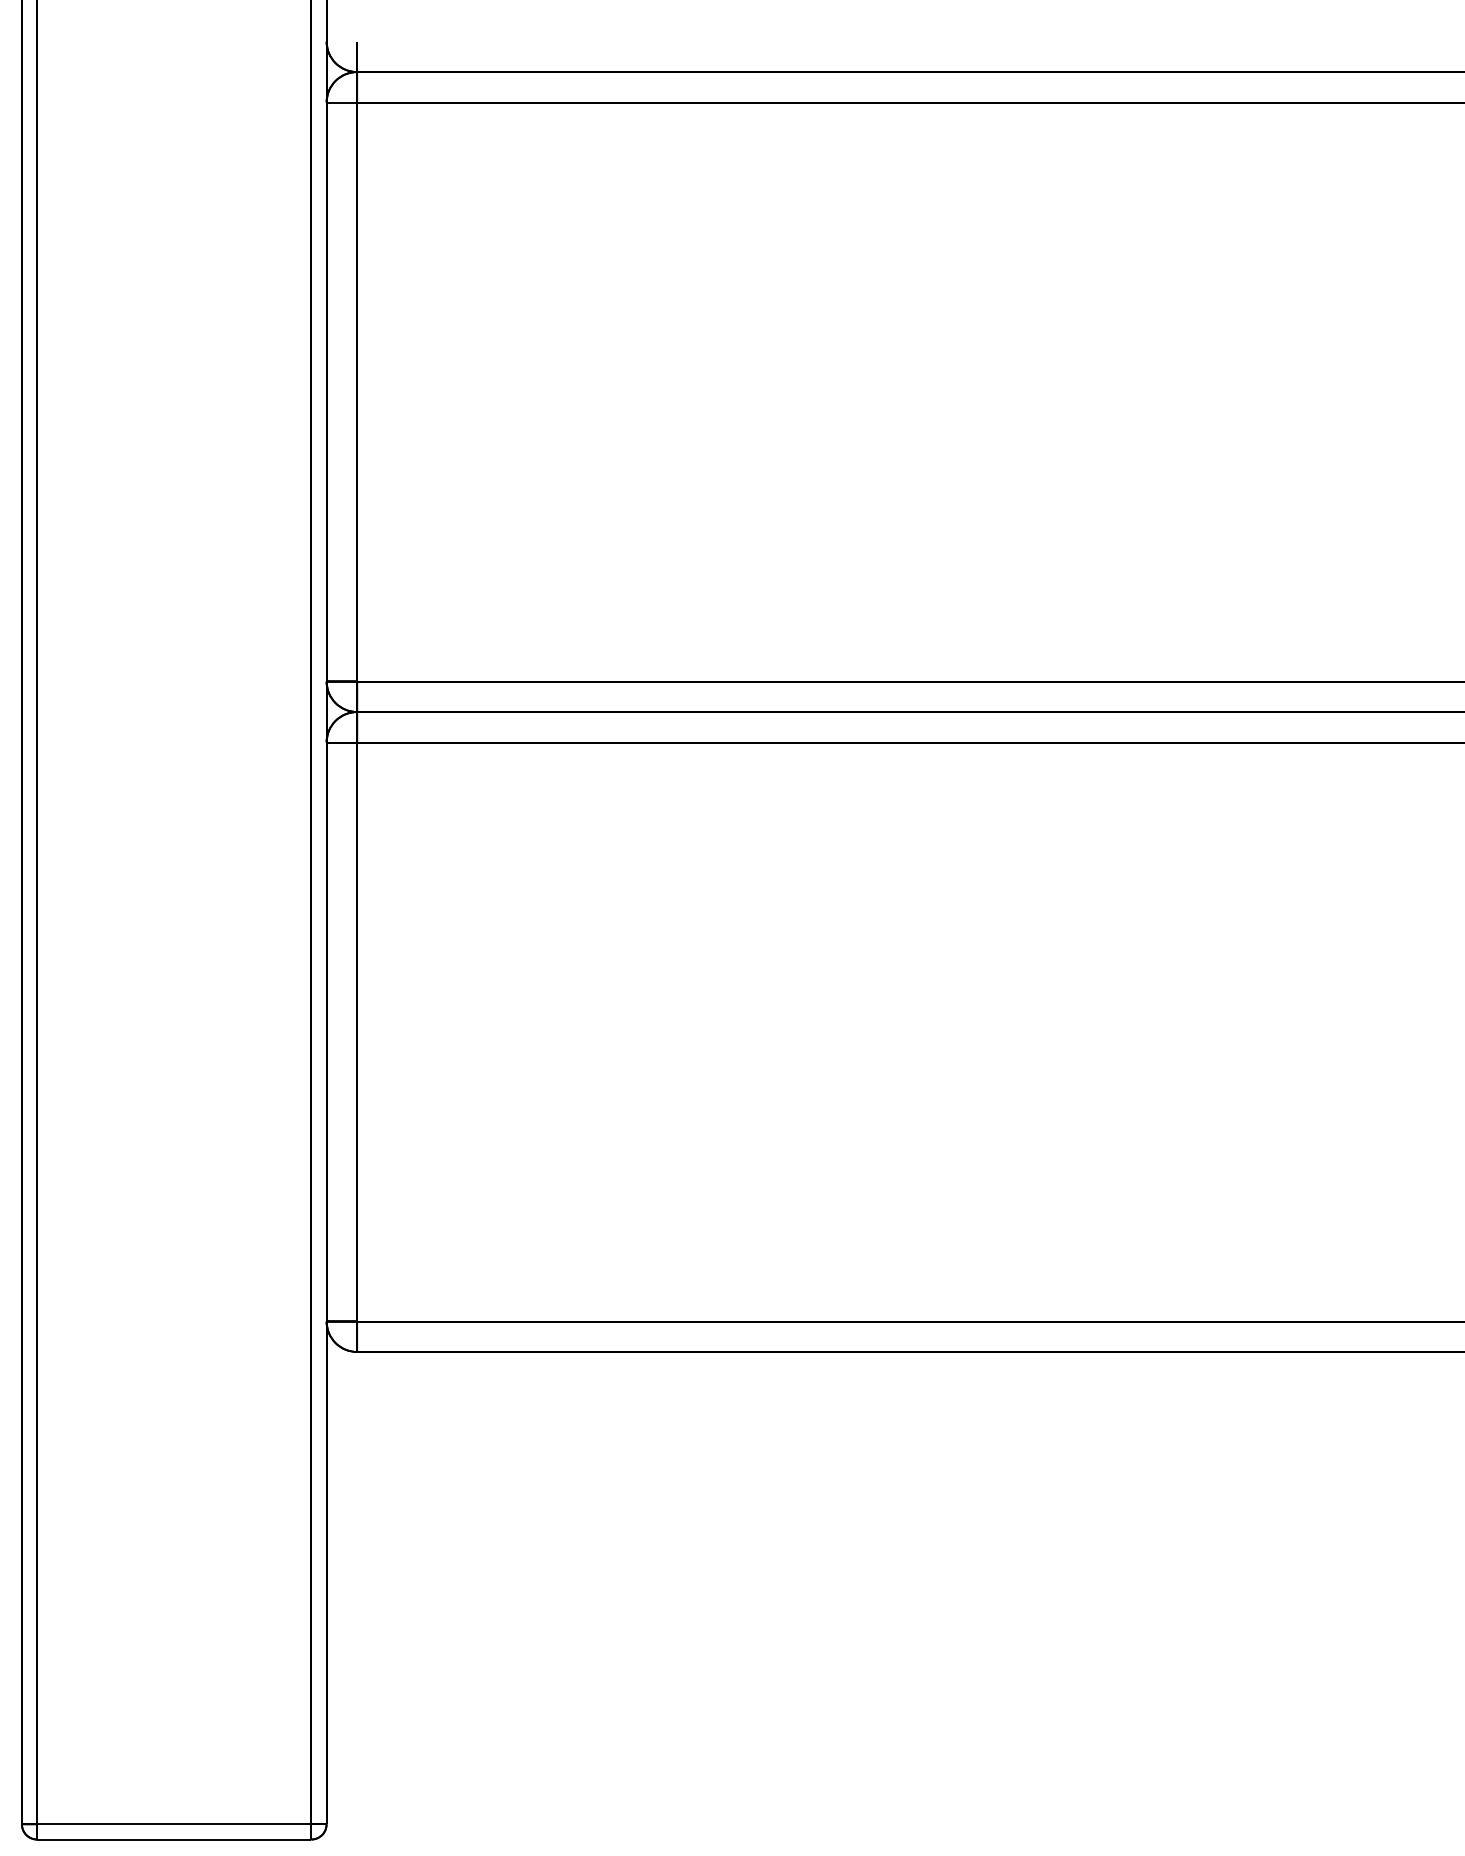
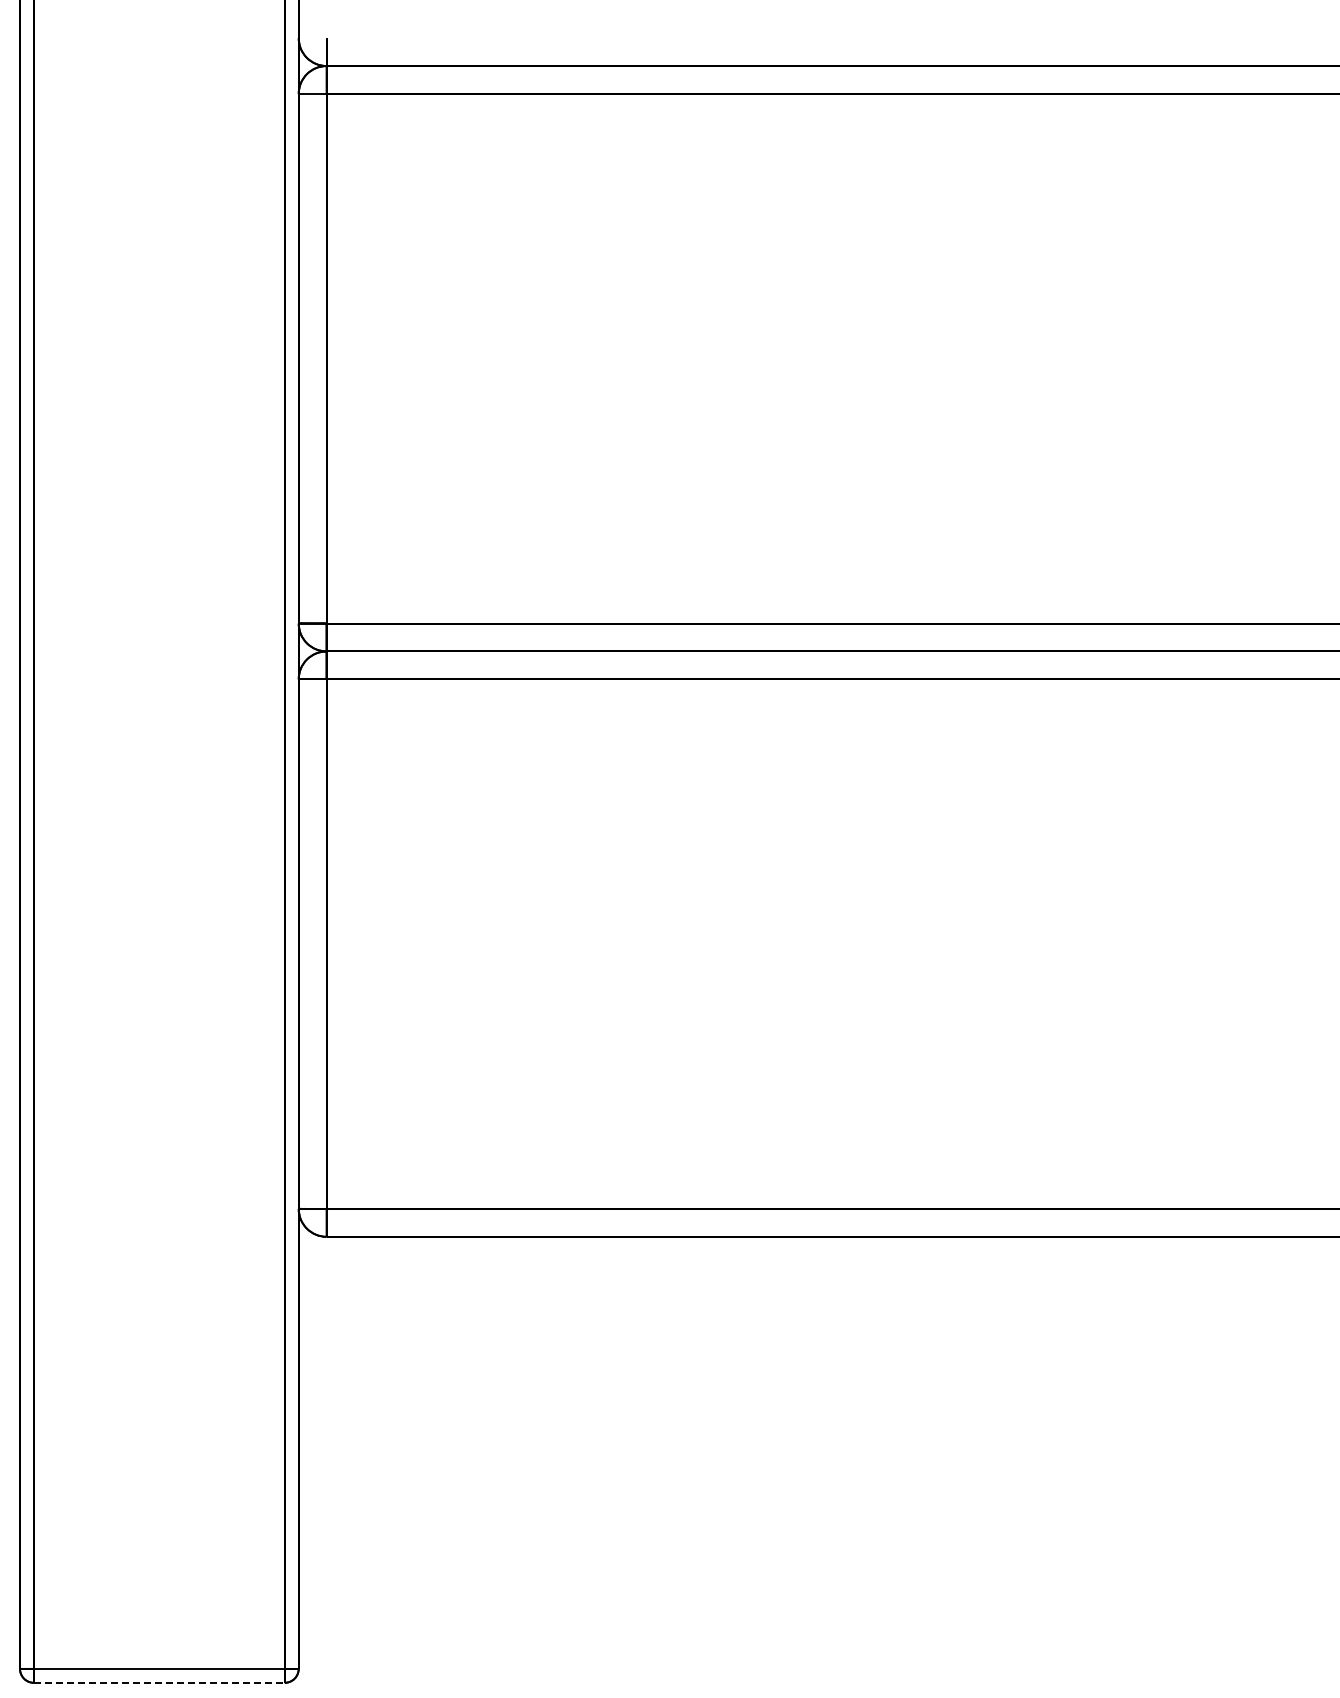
line: (174, 1839) -> (159, 1682), solid -> dashed

